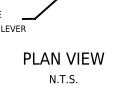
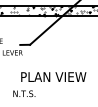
text: (63, 78) -> (24, 93), moved

